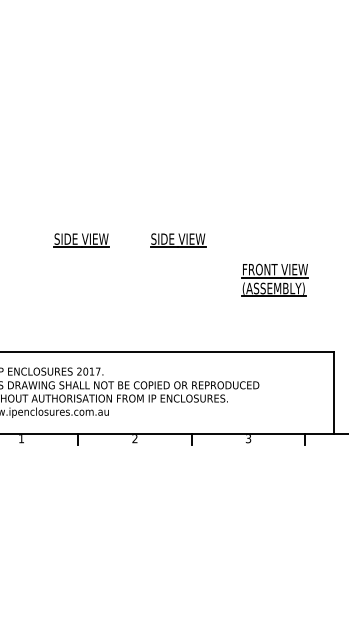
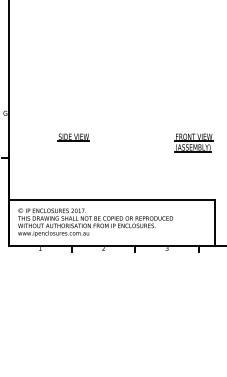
part: (177, 240) -> (127, 137), removed
part: (274, 279) -> (193, 142), moved

